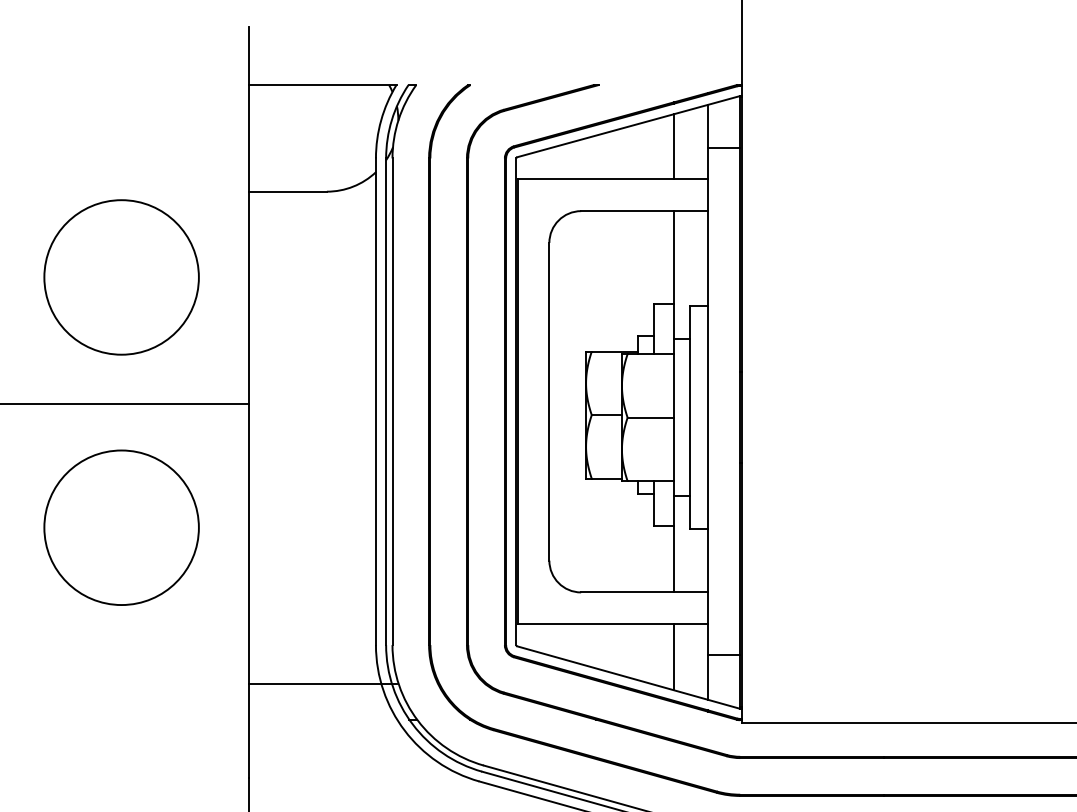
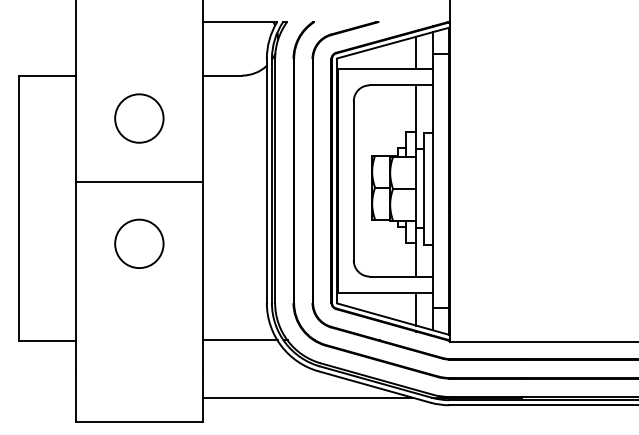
circle: (122, 277) -> (139, 118), size x0.62
circle: (122, 526) -> (139, 243), size x0.62
line: (323, 684) -> (240, 340), moved

